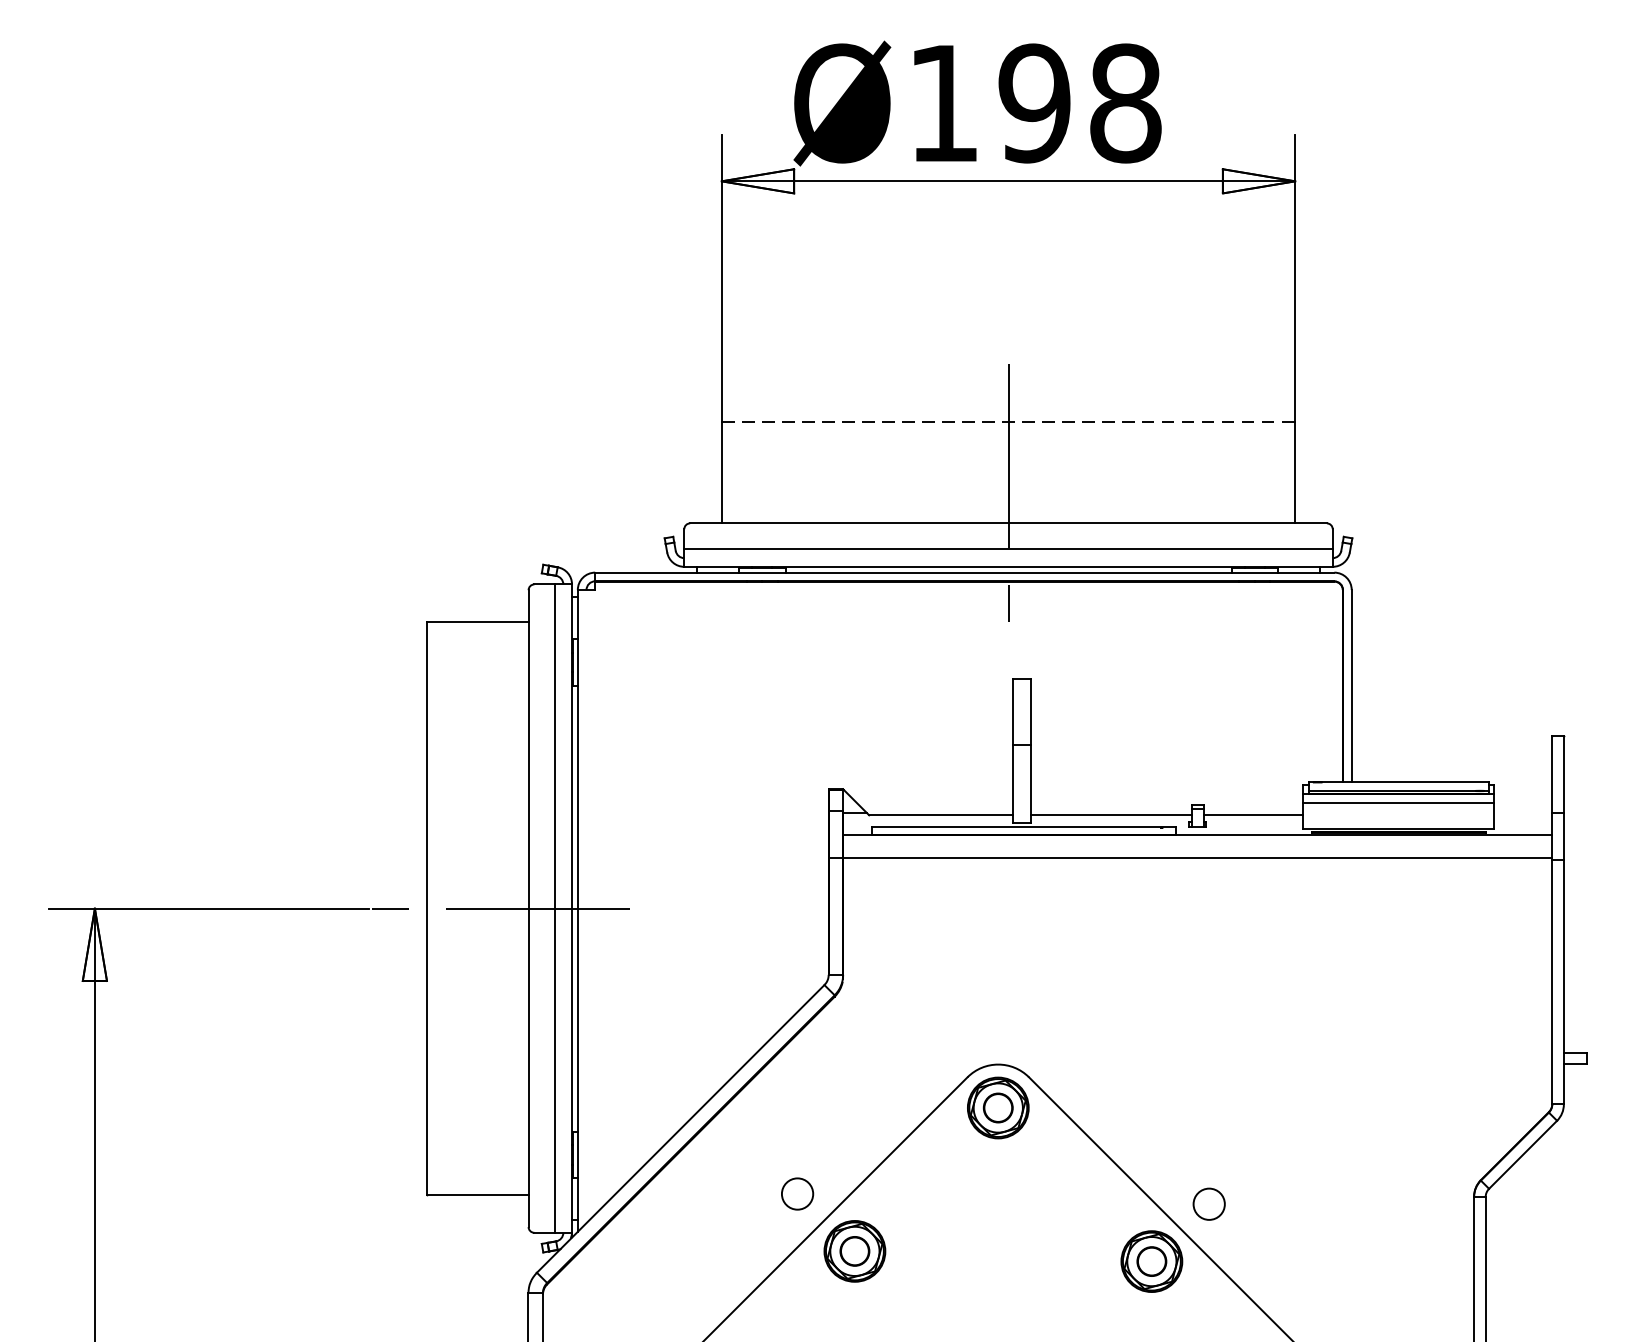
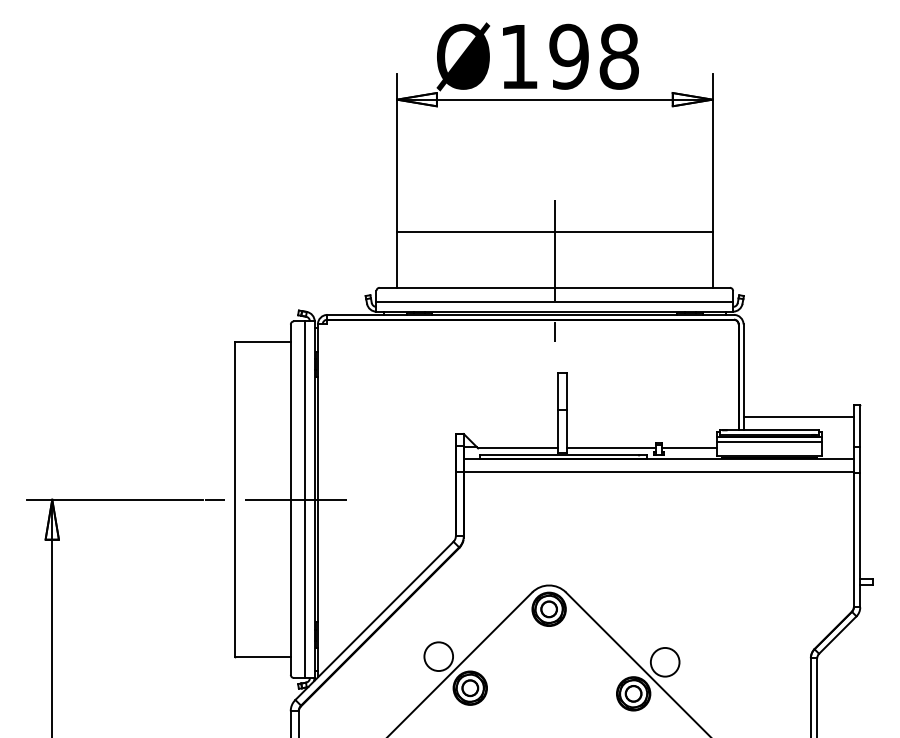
line: (1007, 422) -> (554, 232), dashed -> solid
line: (1451, 759) -> (798, 417), added
circle: (797, 1193) -> (438, 656), size x1.67
circle: (1207, 1202) -> (664, 661), size x1.67

